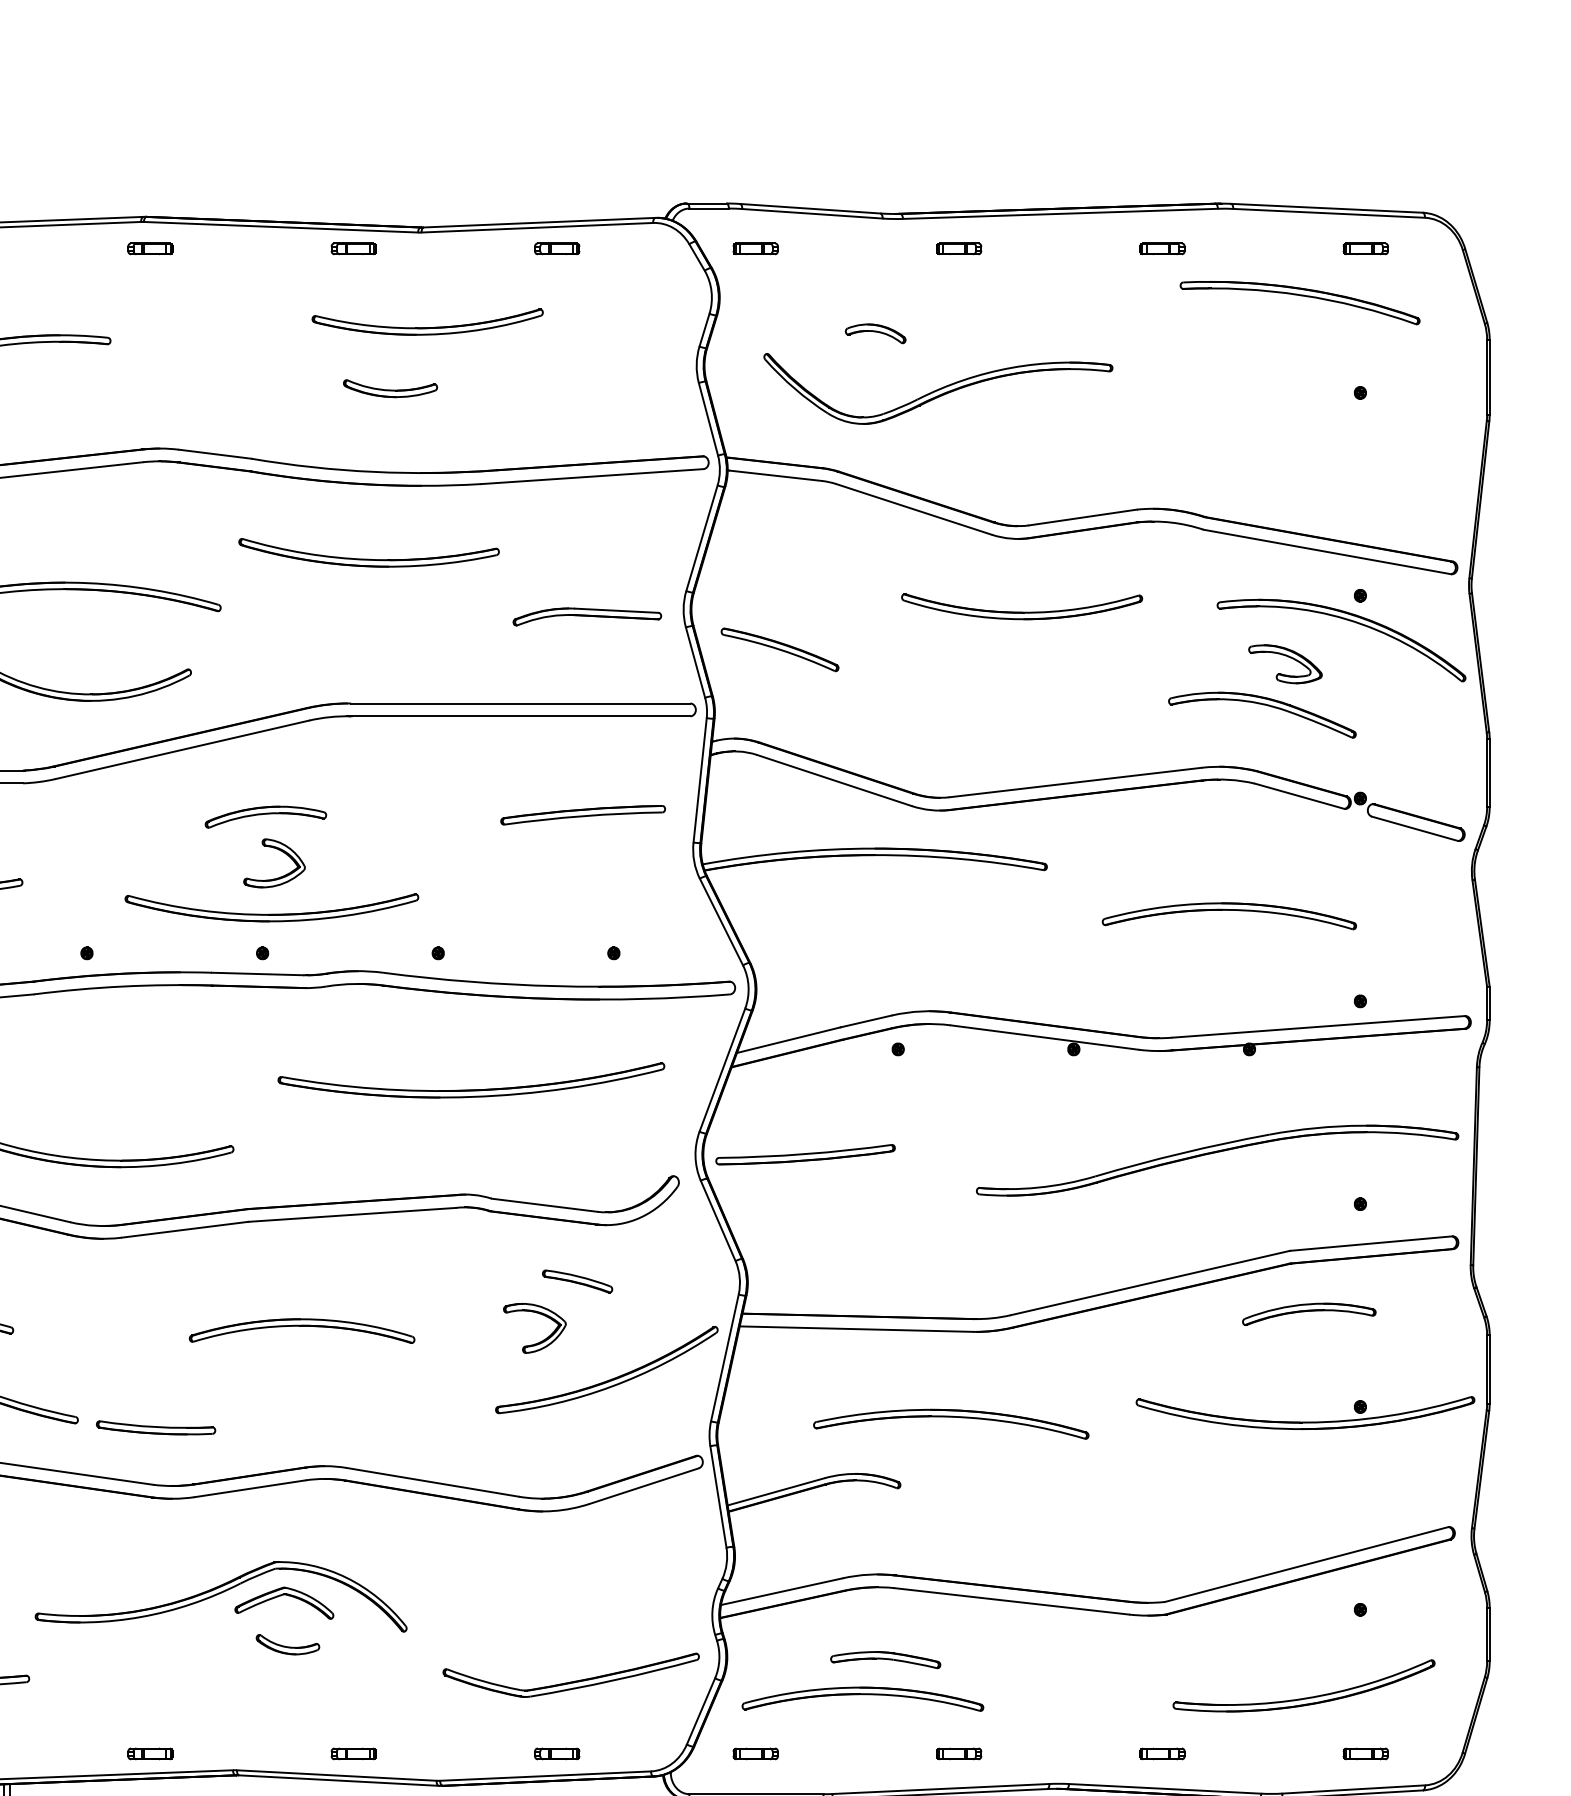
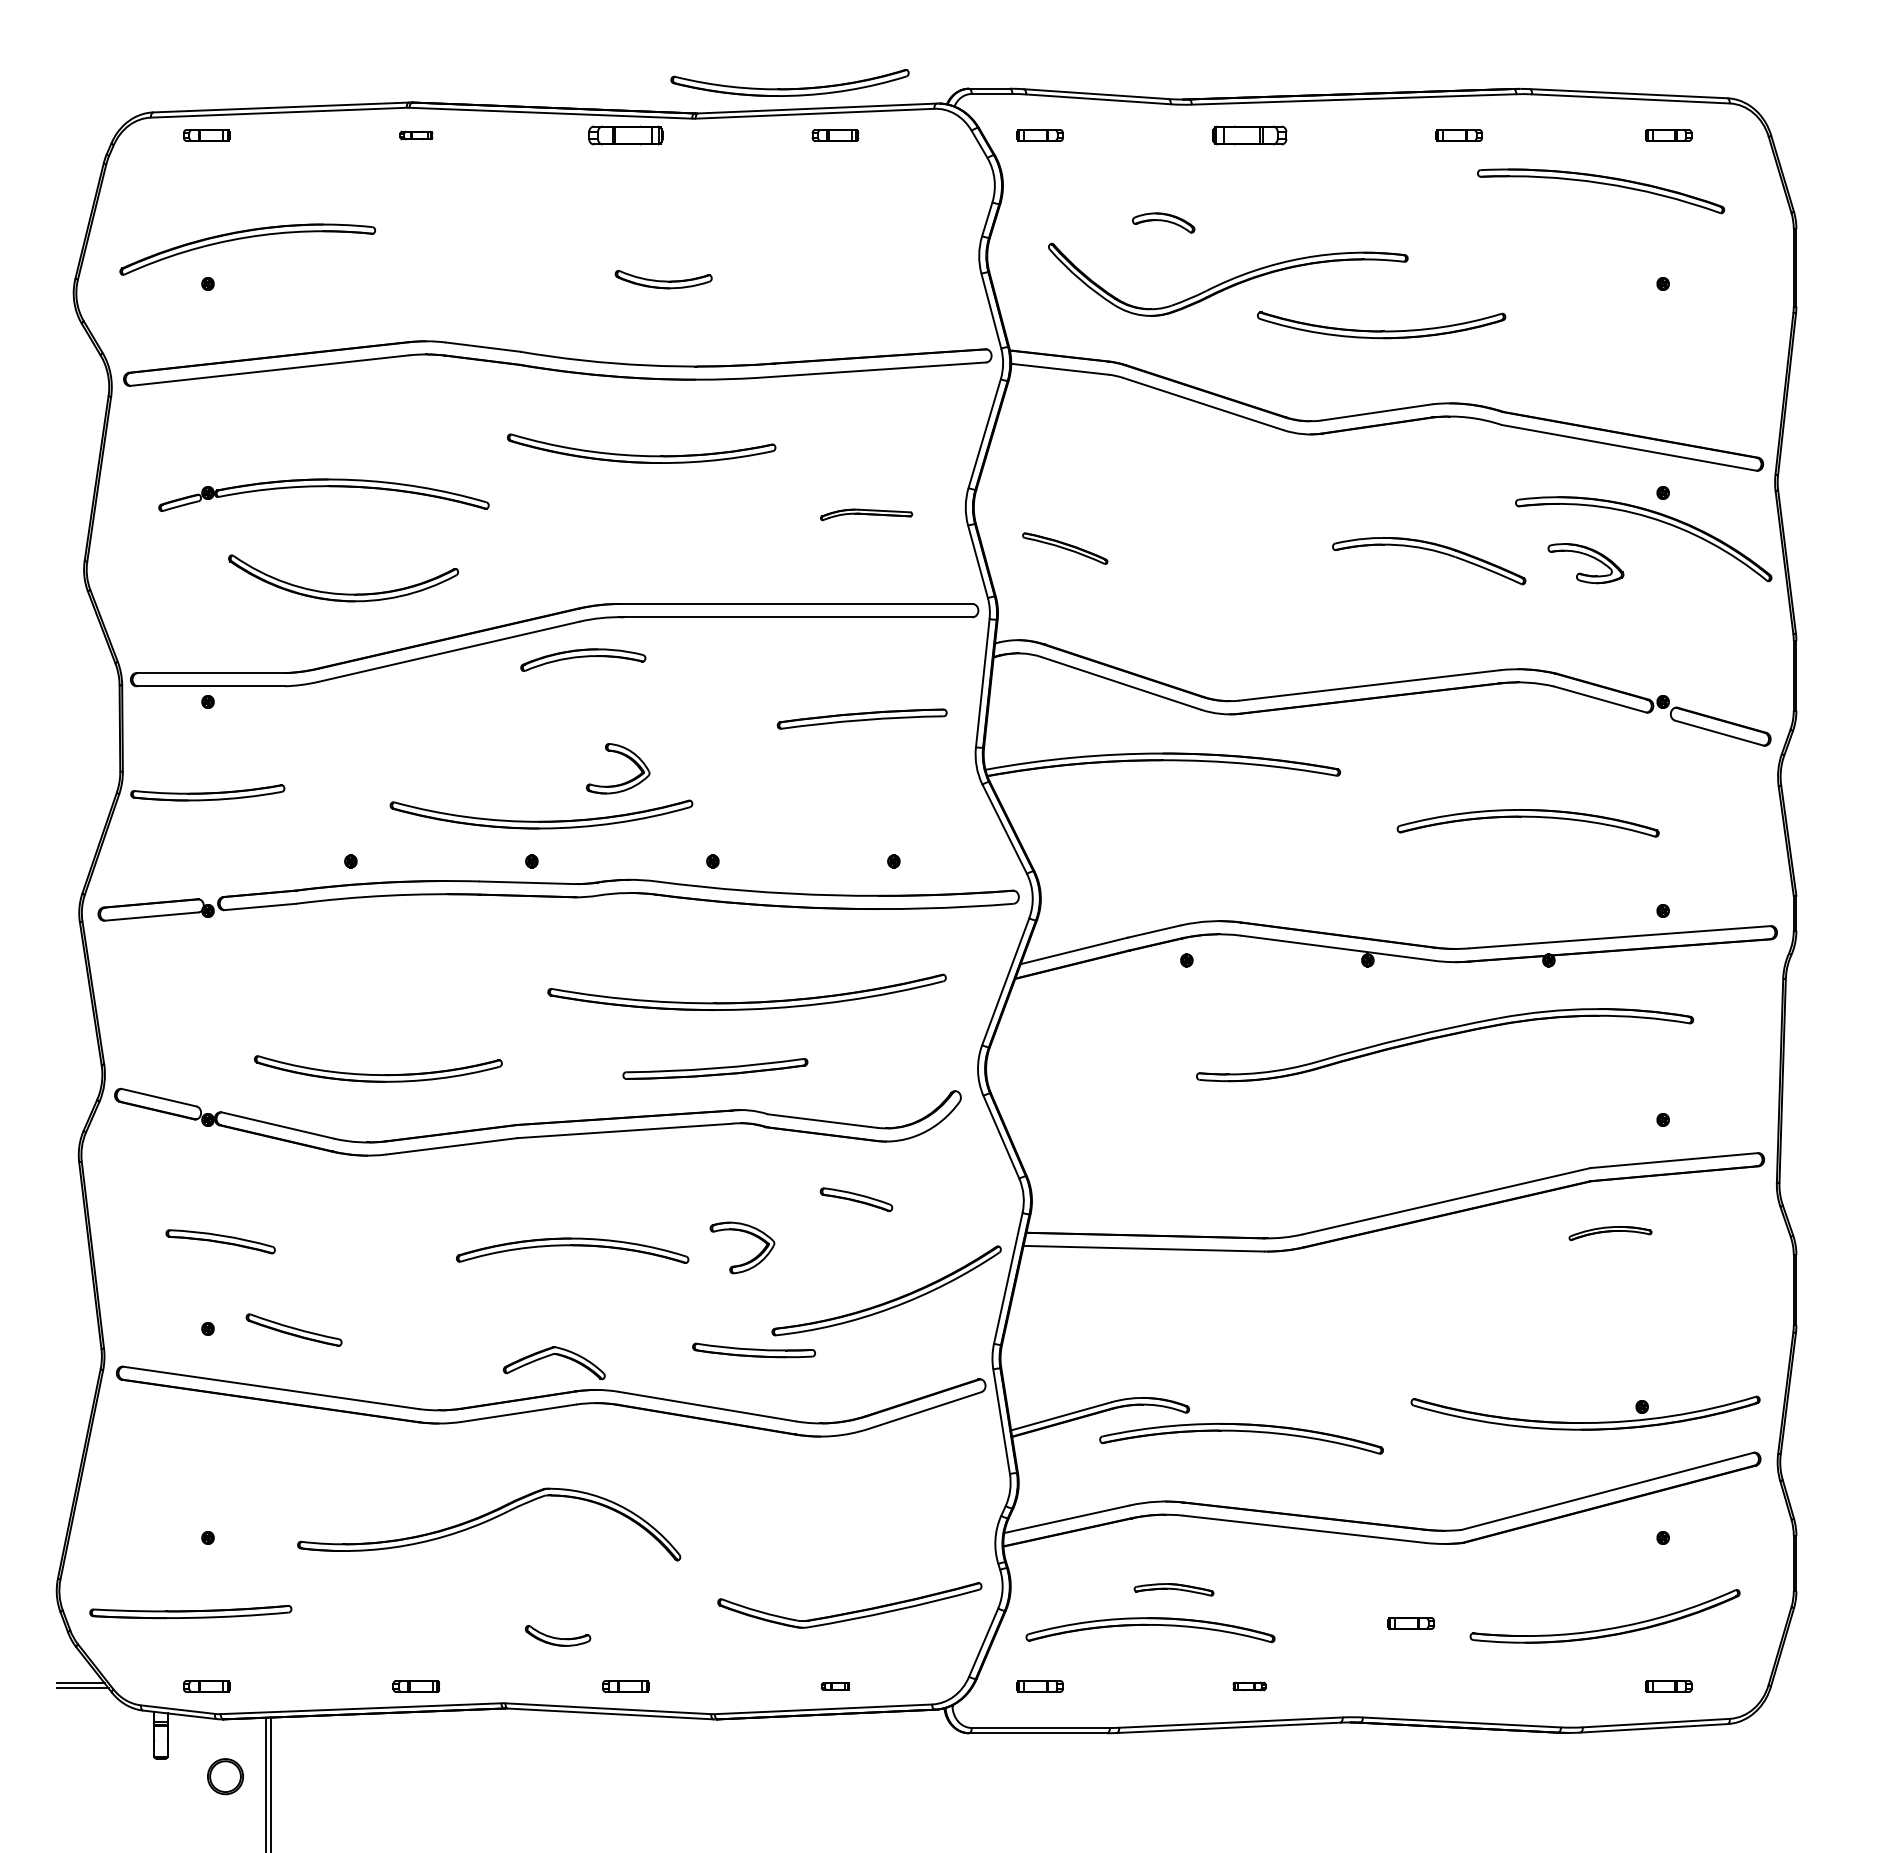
part: (150, 248) -> (416, 135), size x0.7
part: (353, 248) -> (625, 135), size x1.6
part: (958, 248) -> (1249, 135), size x1.6
part: (427, 321) -> (789, 82), moved
part: (1022, 606) -> (1381, 325), moved
part: (587, 616) -> (866, 514), size x0.6
part: (780, 649) -> (1065, 548), size x0.7
part: (1265, 705) -> (1432, 551), moved
part: (266, 816) -> (583, 659), moved
part: (280, 851) -> (624, 756), moved
part: (1216, 1153) -> (1443, 1037), moved
part: (805, 1154) -> (715, 1068), moved
part: (1309, 1314) -> (1610, 1233), size x0.6
part: (541, 1315) -> (749, 1234), moved
part: (951, 1417) -> (1241, 1431), moved
part: (1305, 1422) -> (1585, 1422), moved
part: (155, 1427) -> (753, 1350), moved
part: (283, 1595) -> (553, 1355), moved
part: (287, 1644) -> (557, 1635), moved
part: (885, 1659) -> (1173, 1589), size x0.7
part: (557, 1753) -> (835, 1686), size x0.6
part: (958, 1753) -> (1249, 1686), size x0.7
part: (1161, 1753) -> (1410, 1623), moved

